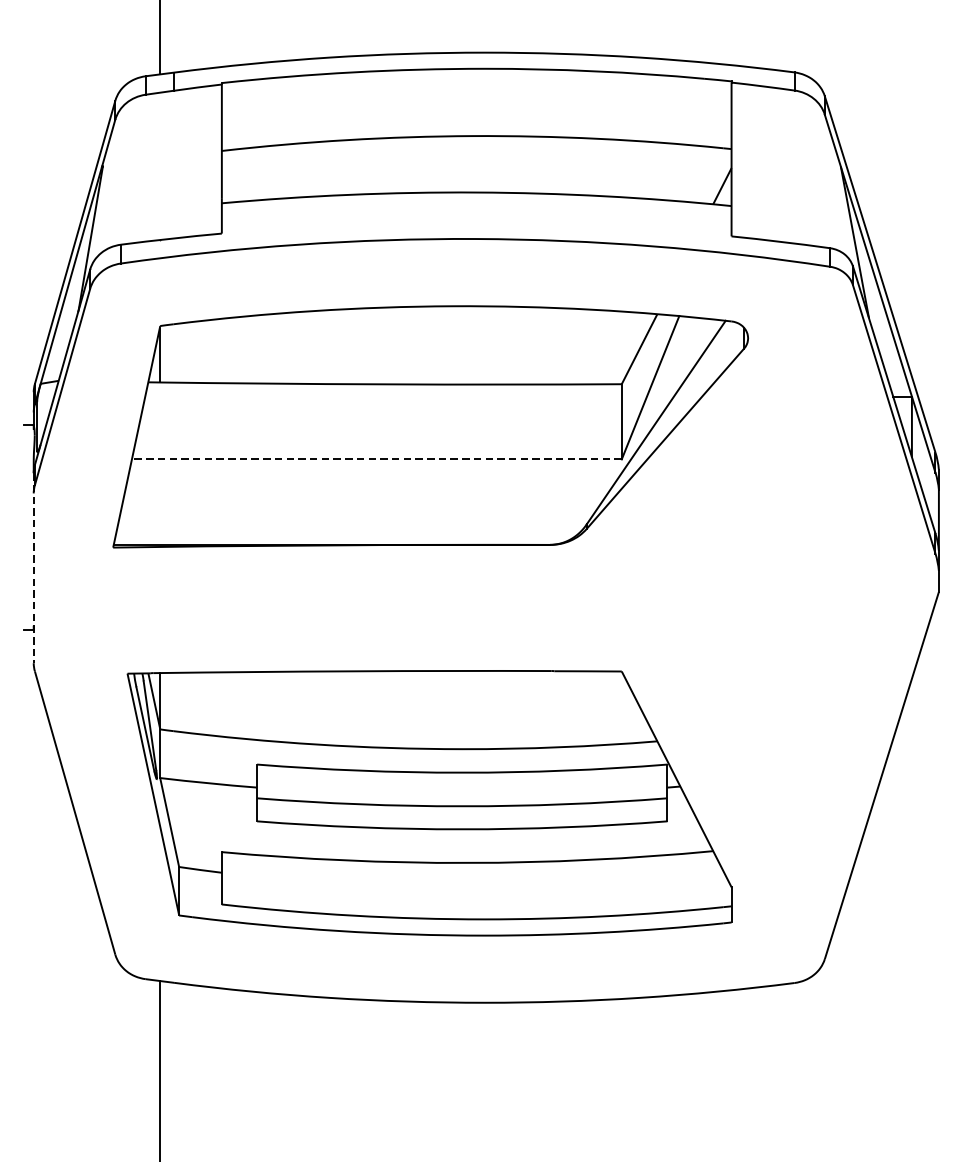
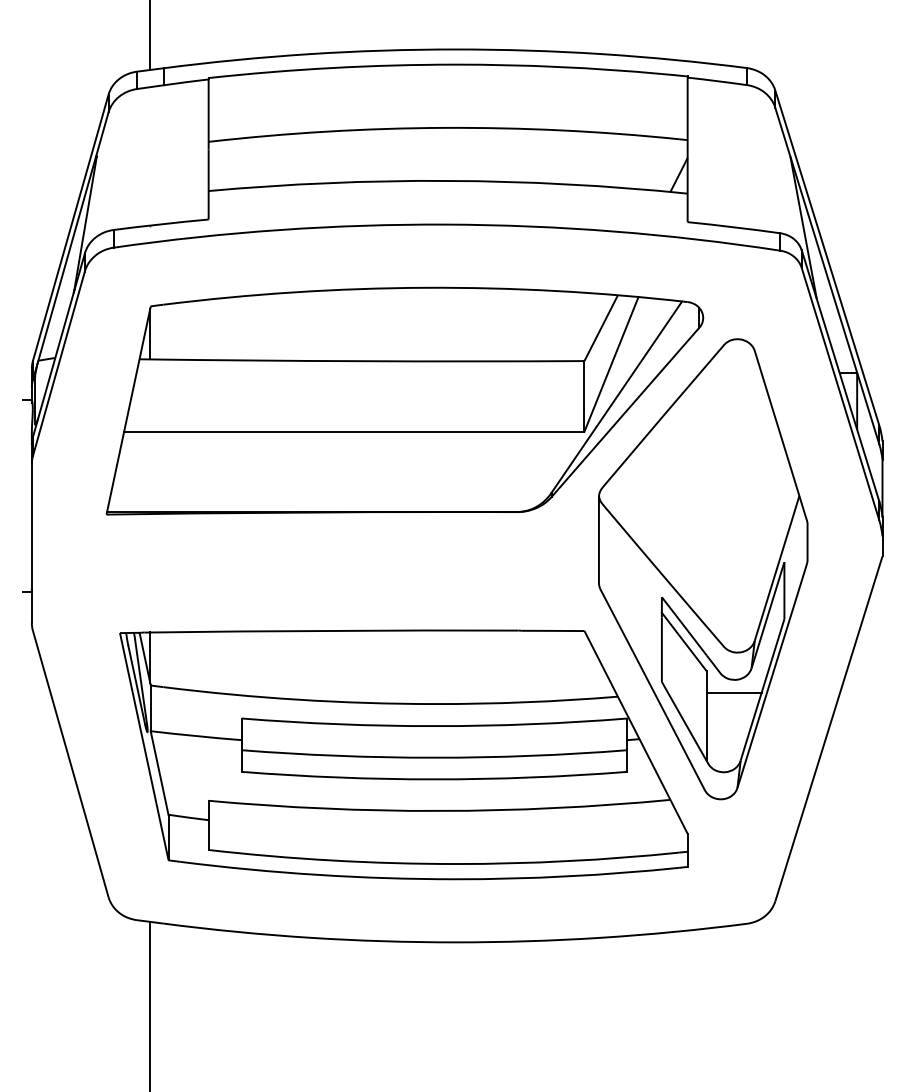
line: (375, 459) -> (353, 431), dashed -> solid
line: (33, 568) -> (31, 534), dashed -> solid
part: (748, 606) -> (703, 569), added

